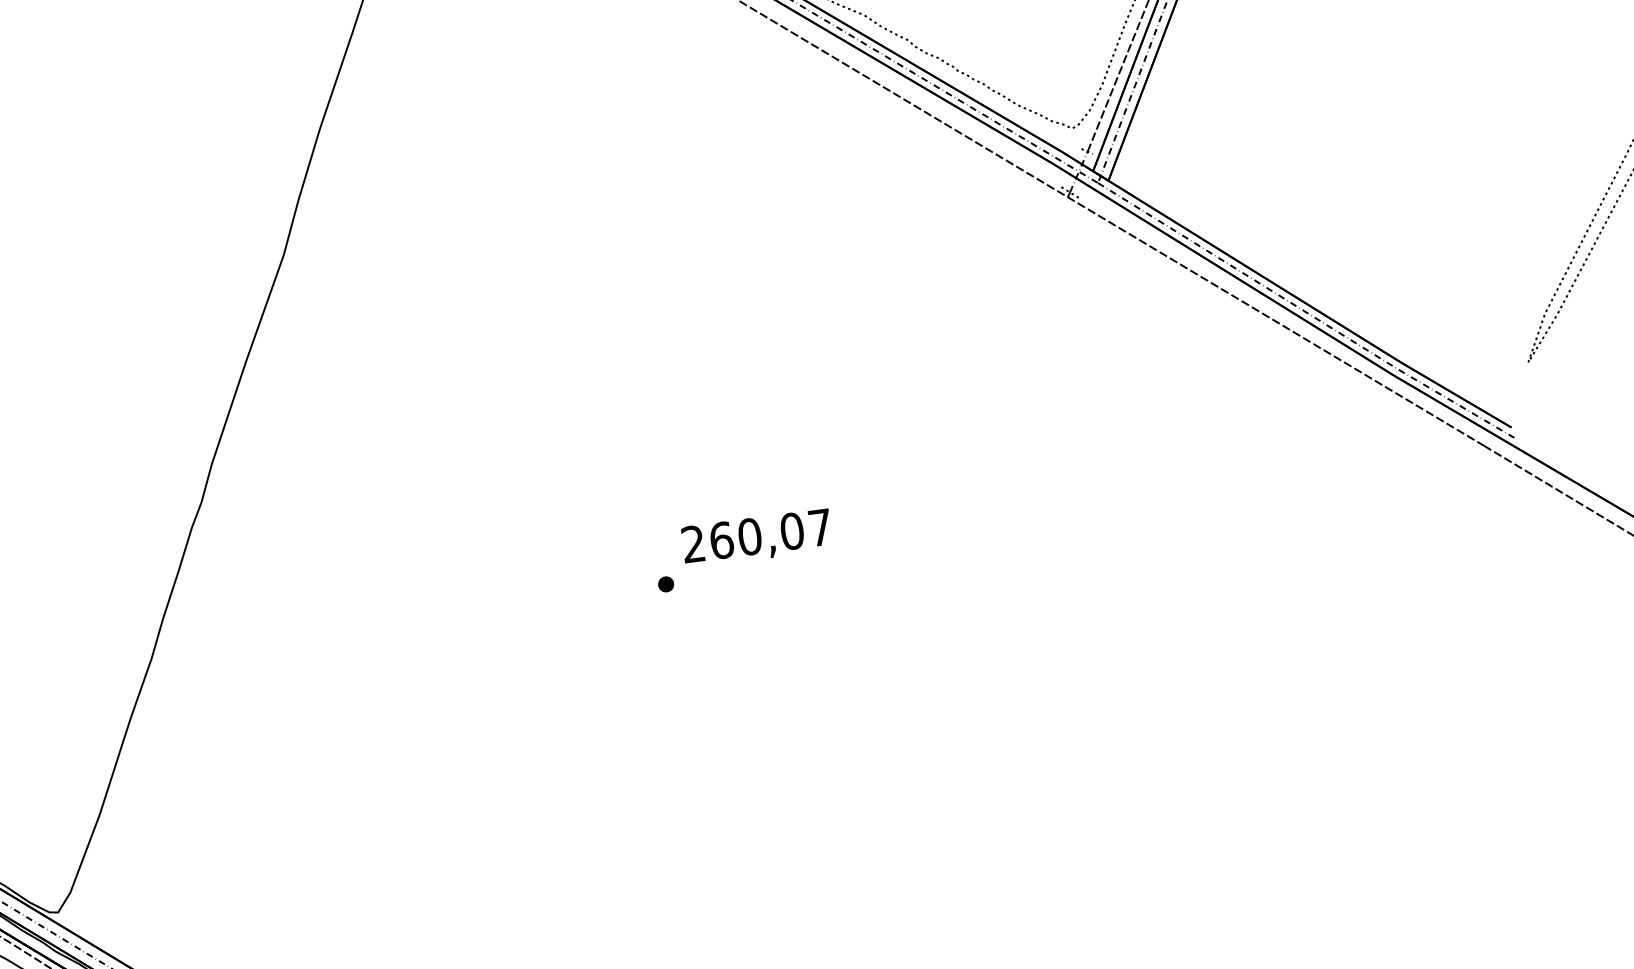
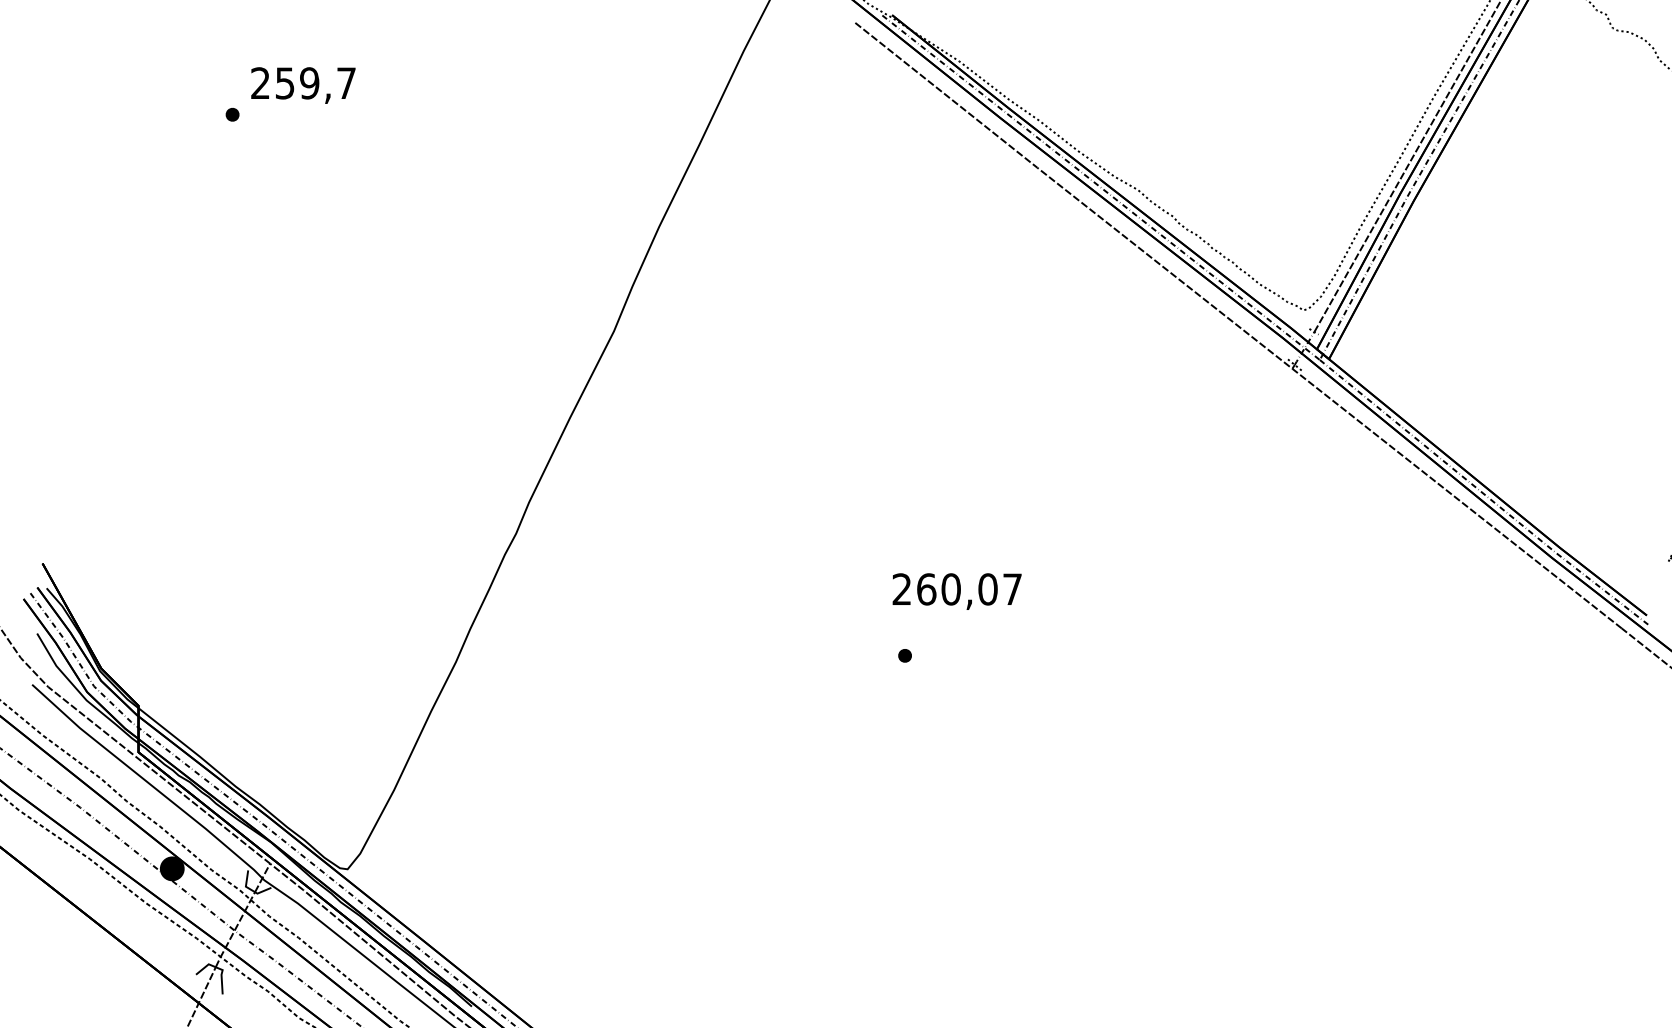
text: (756, 538) -> (956, 591), moved

